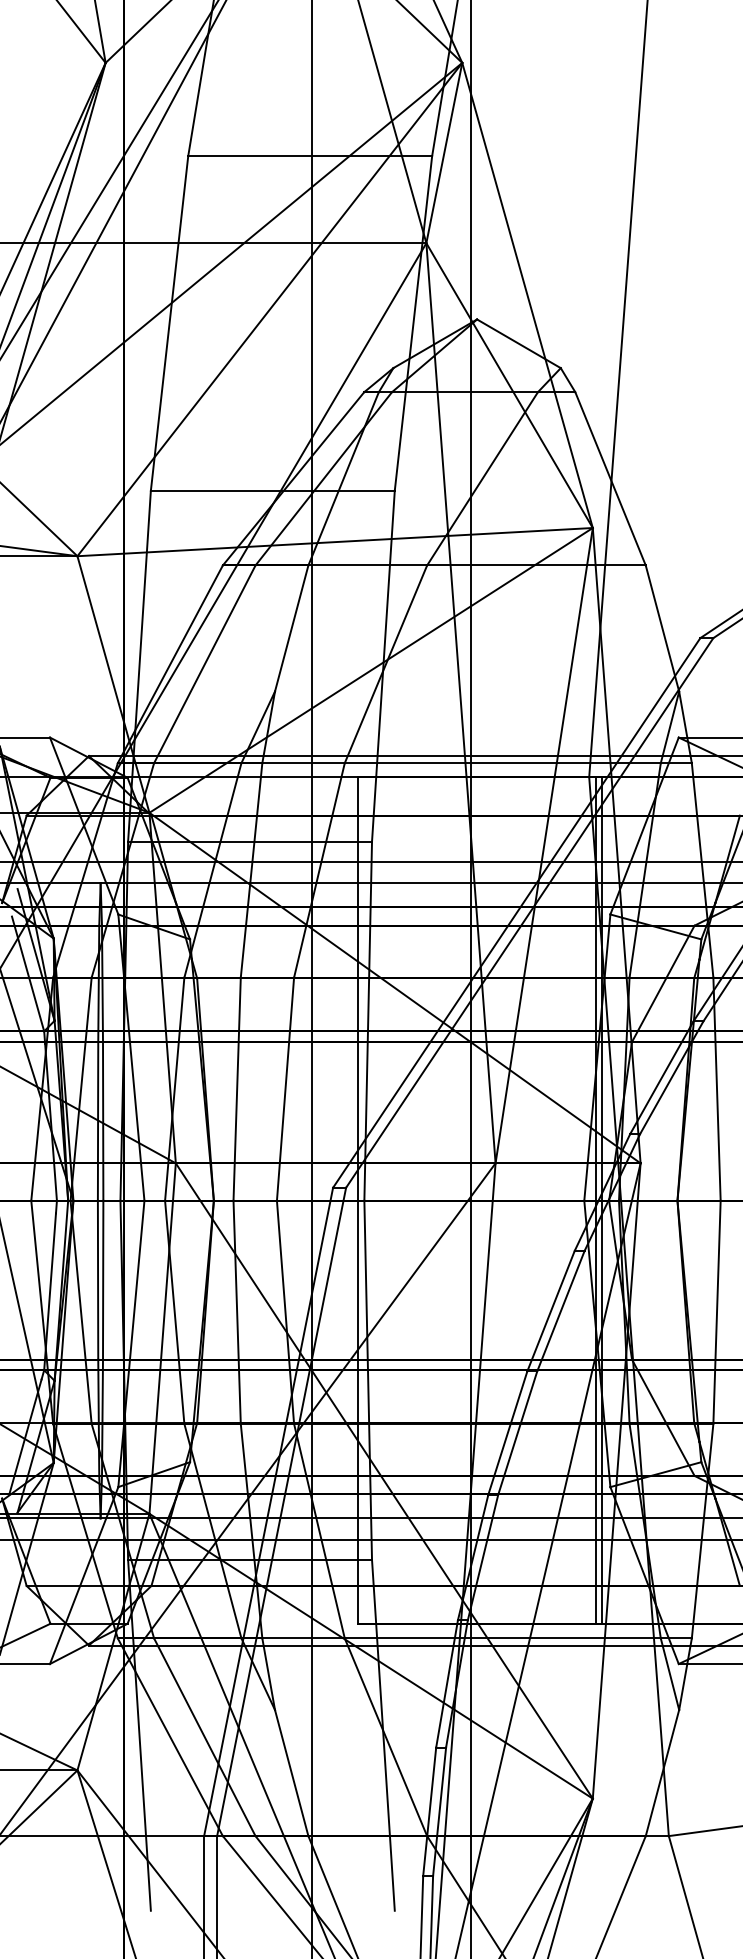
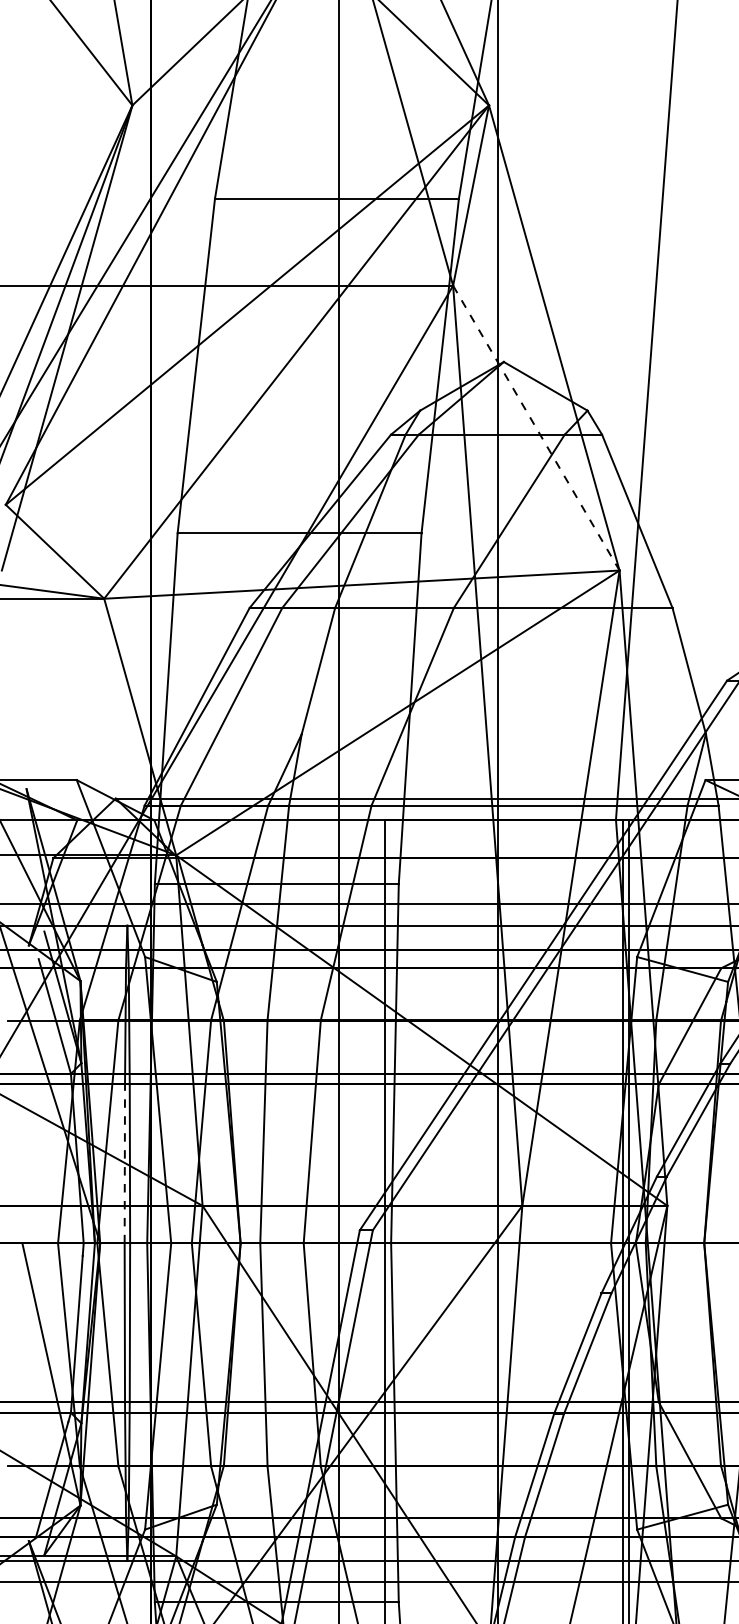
line: (509, 385) -> (536, 428), solid -> dashed
line: (98, 1120) -> (125, 1163), solid -> dashed

